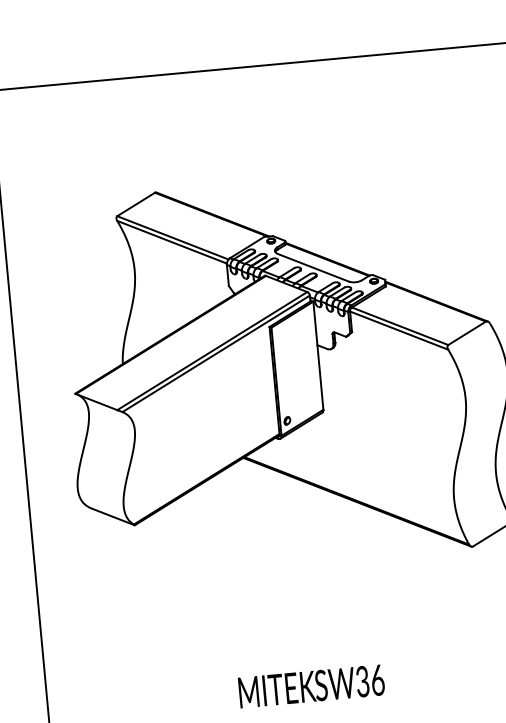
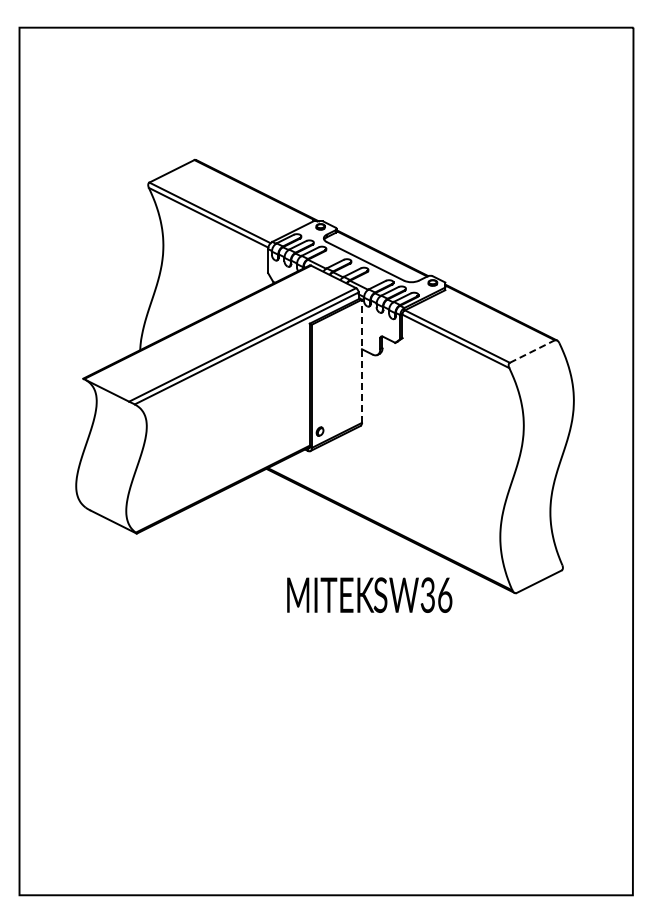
line: (467, 333) -> (532, 351), solid -> dashed
line: (317, 355) -> (361, 361), solid -> dashed
text: (311, 685) -> (369, 594), moved

